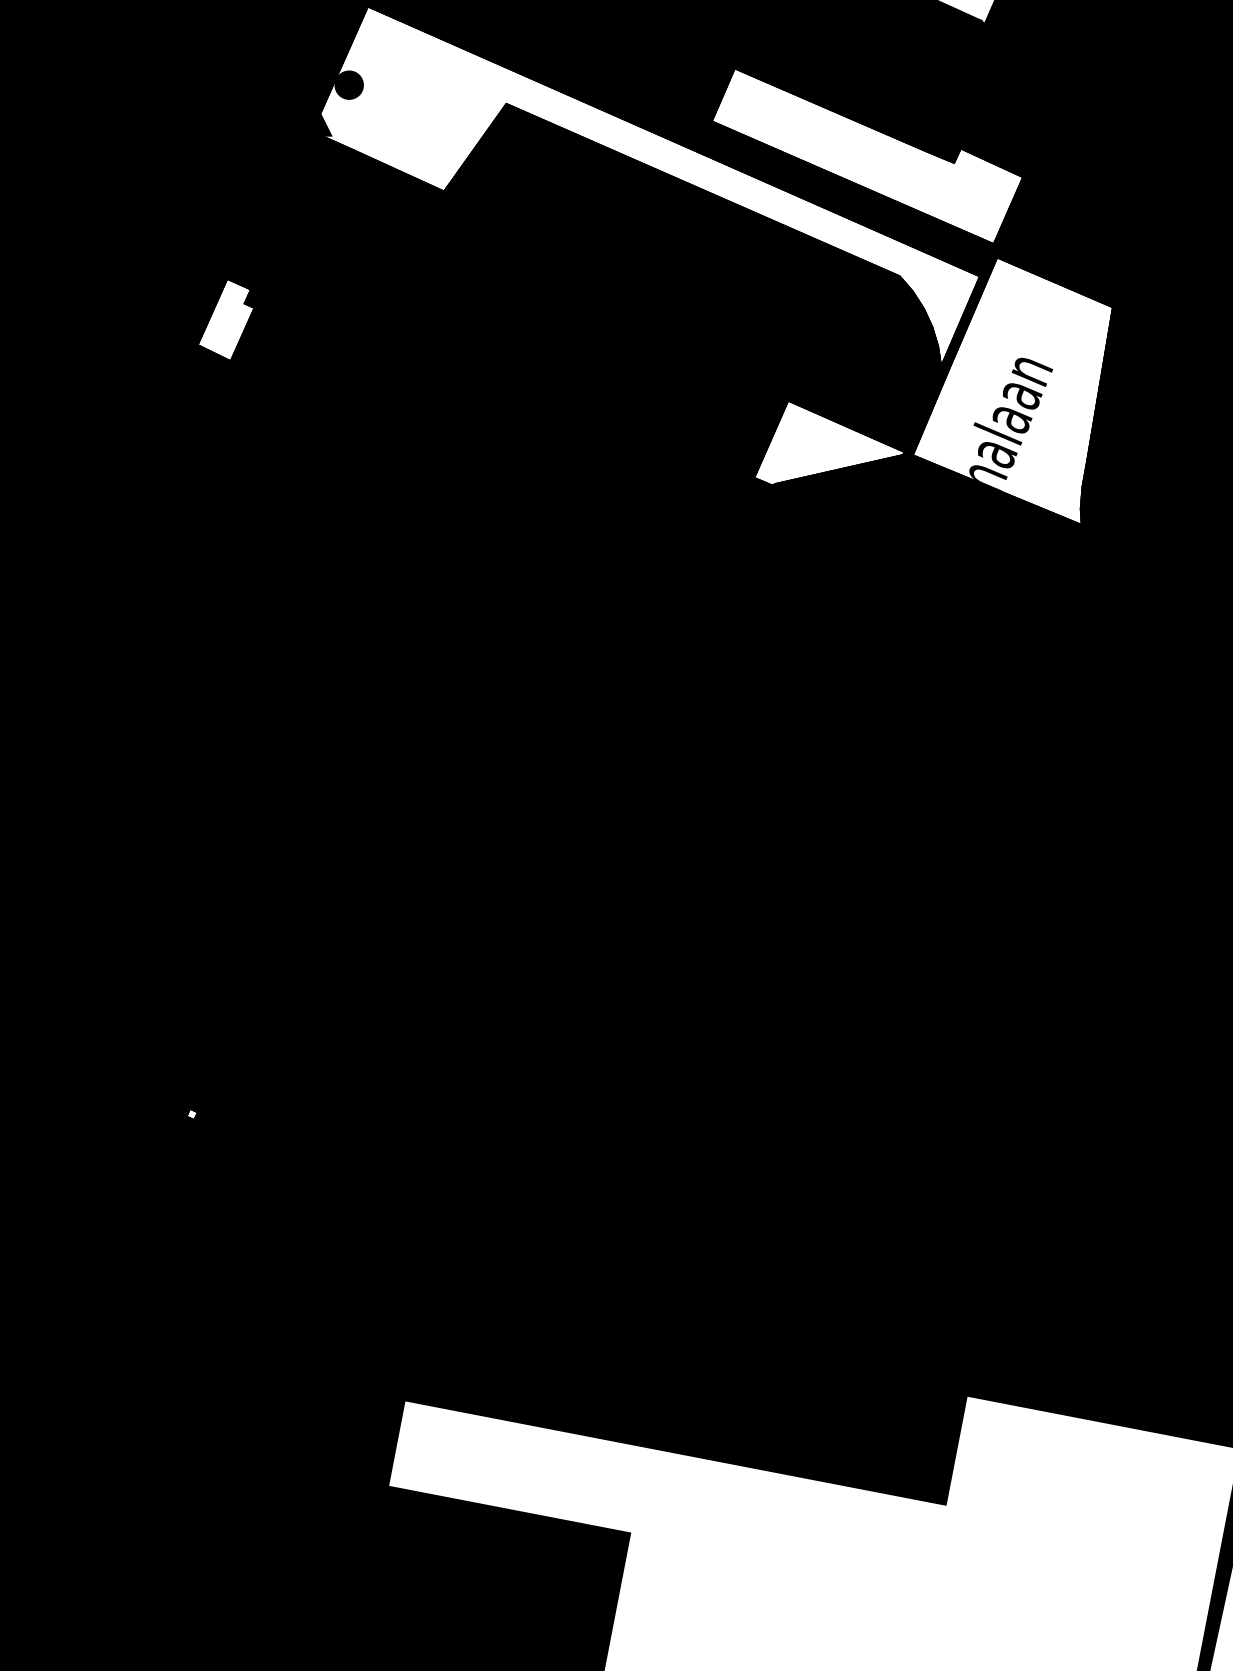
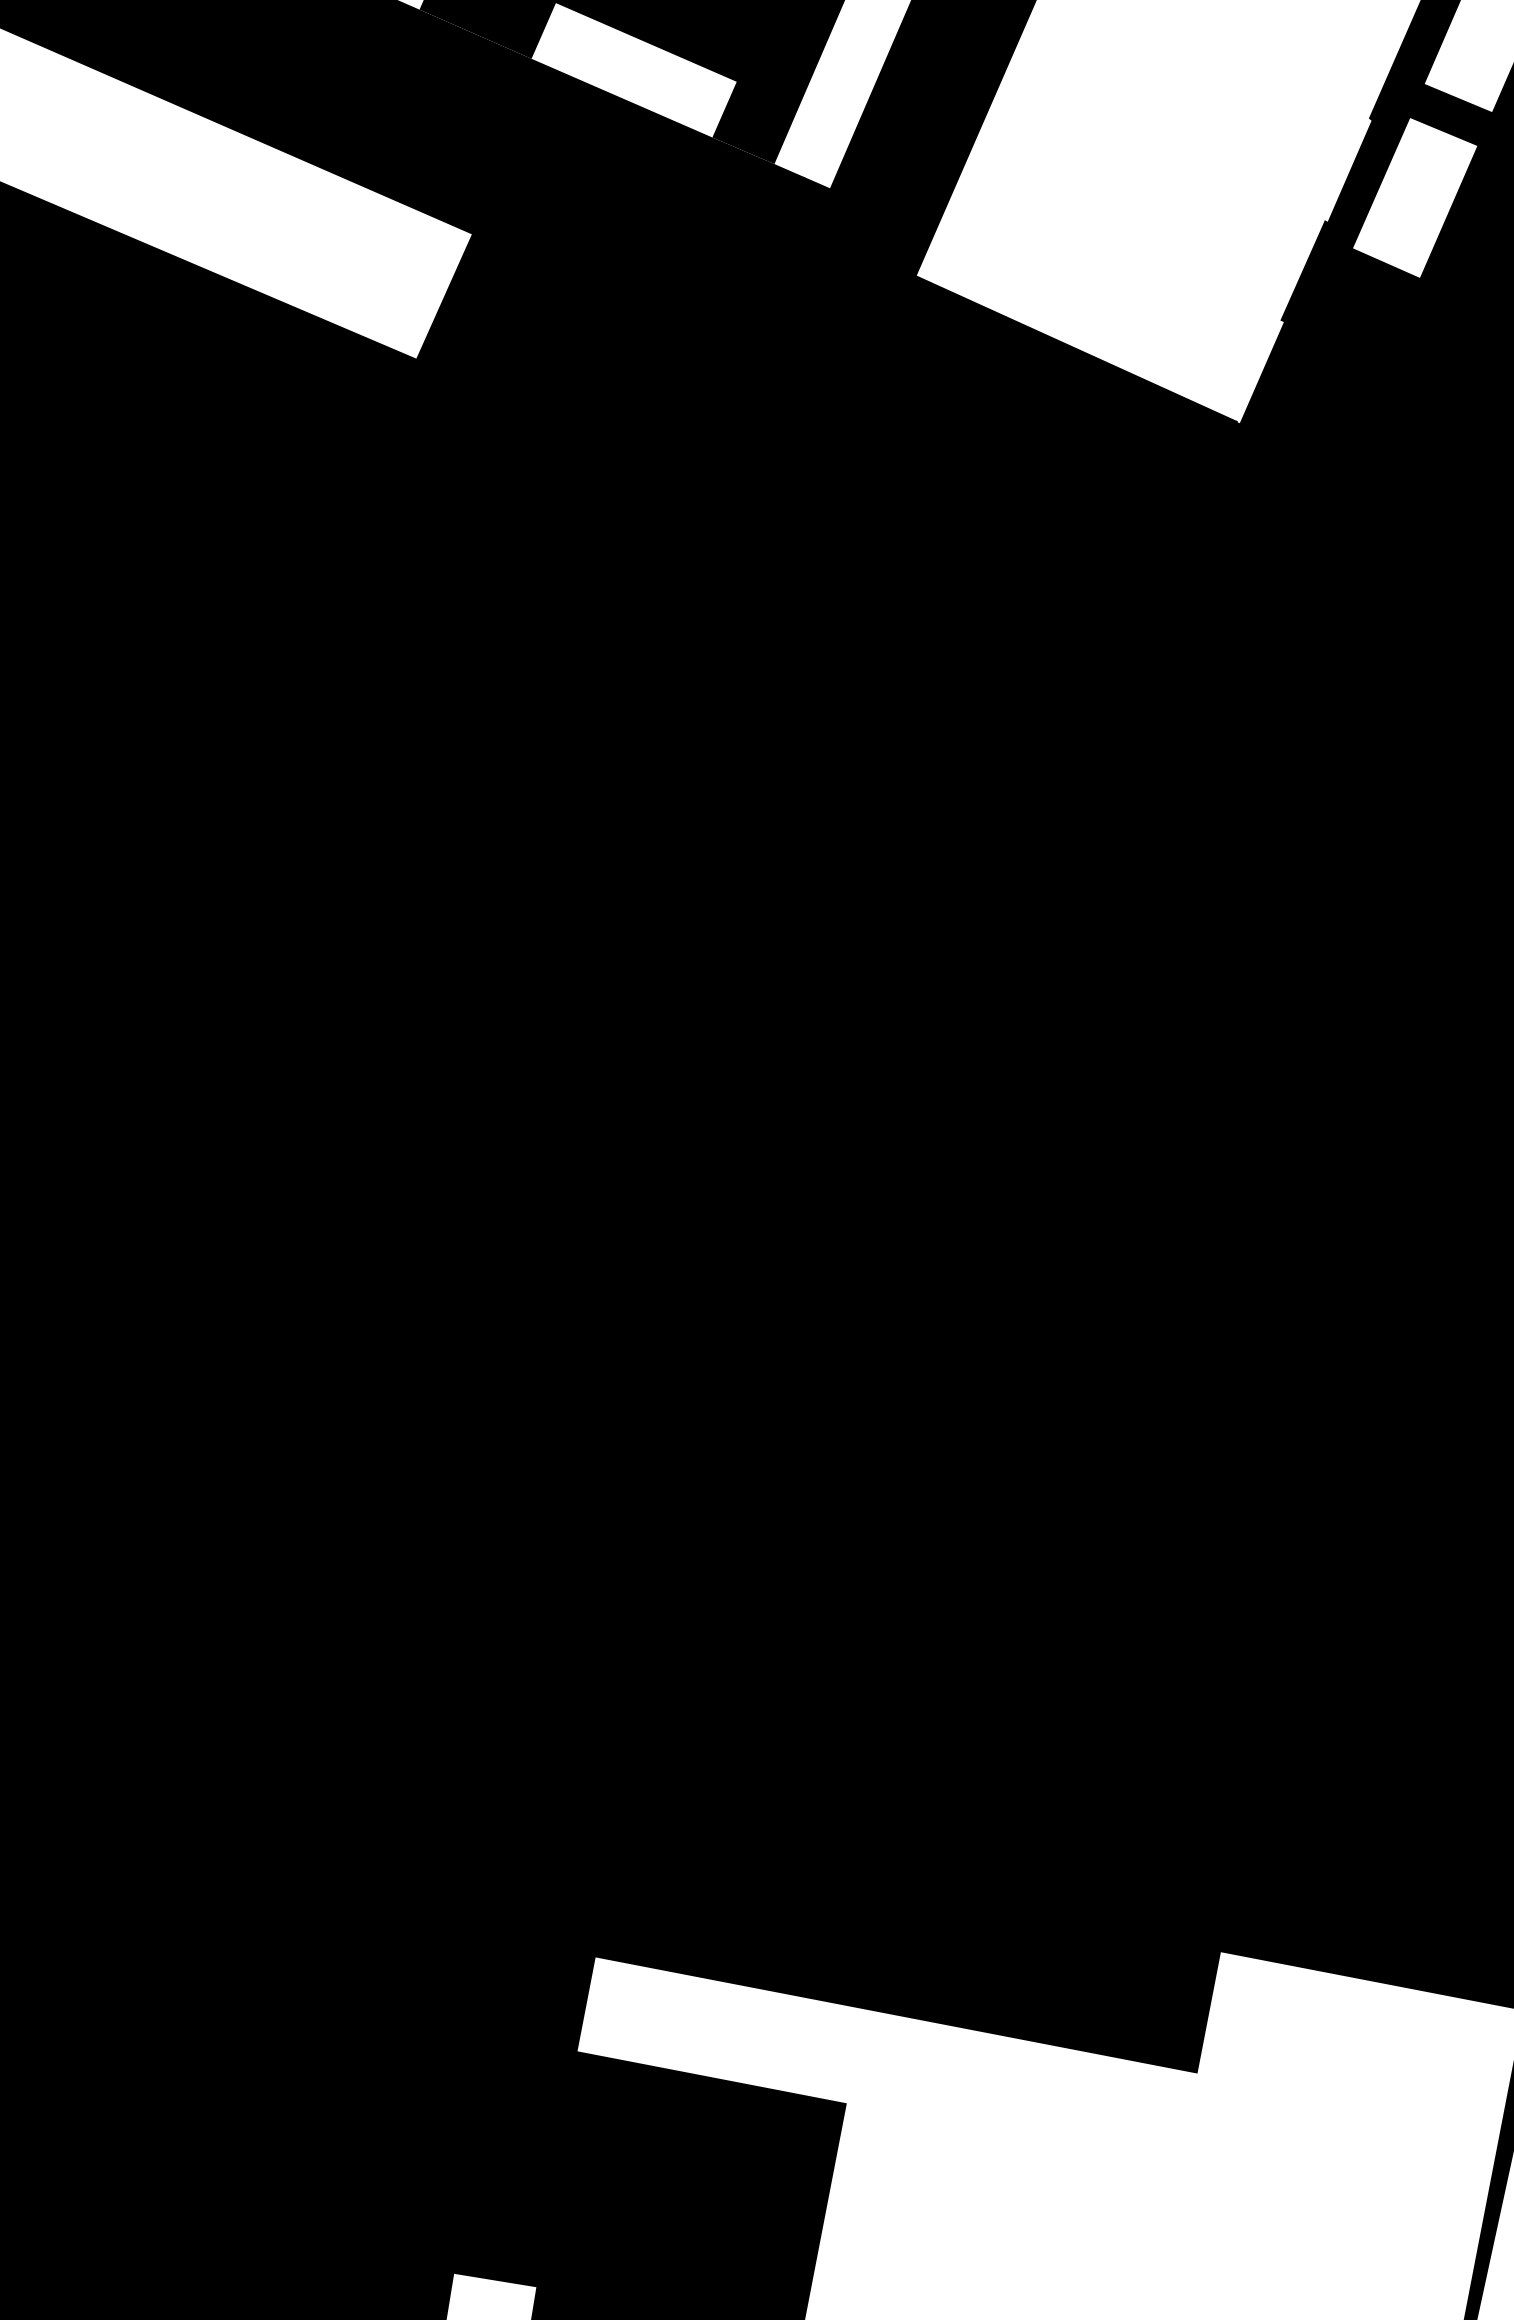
fill: (867, 156) -> (1109, 572), added
fill: (645, 186) -> (862, 605), added
fill: (225, 320) -> (395, 754), added
fill: (1012, 391) -> (1270, 833), added
fill: (828, 443) -> (1066, 891), added
fill: (191, 1113) -> (357, 1637), added

